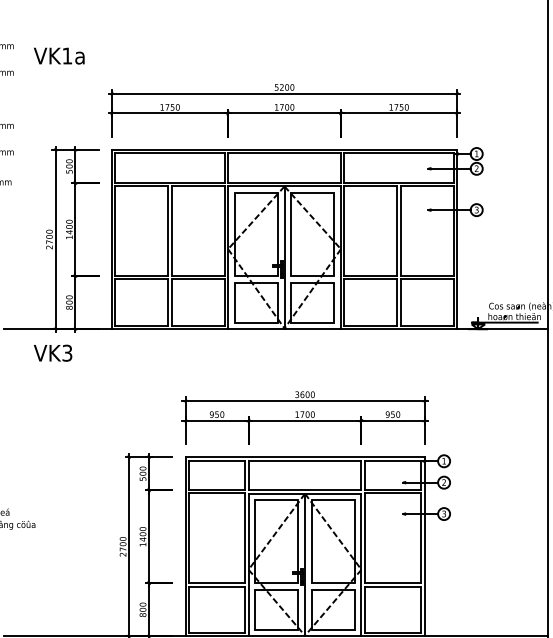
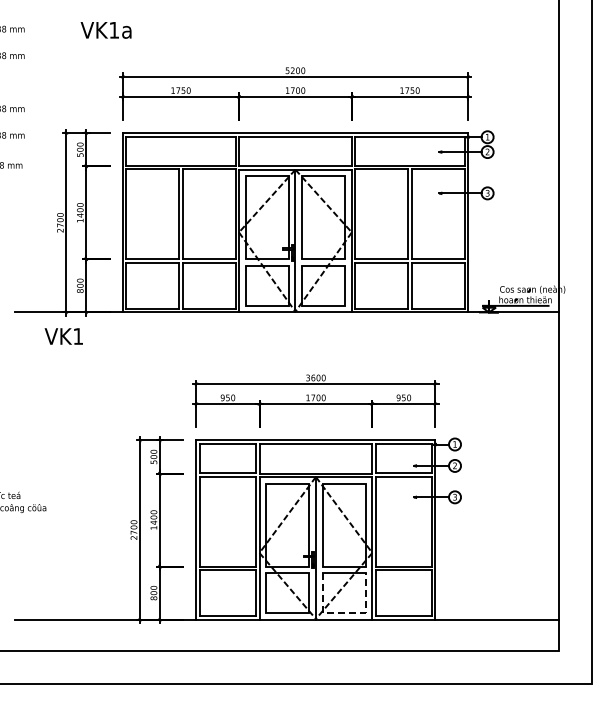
text: (58, 56) -> (105, 30), moved
text: (67, 353) -> (78, 336), VK3 -> VK1
line: (333, 630) -> (344, 613), solid -> dashed

